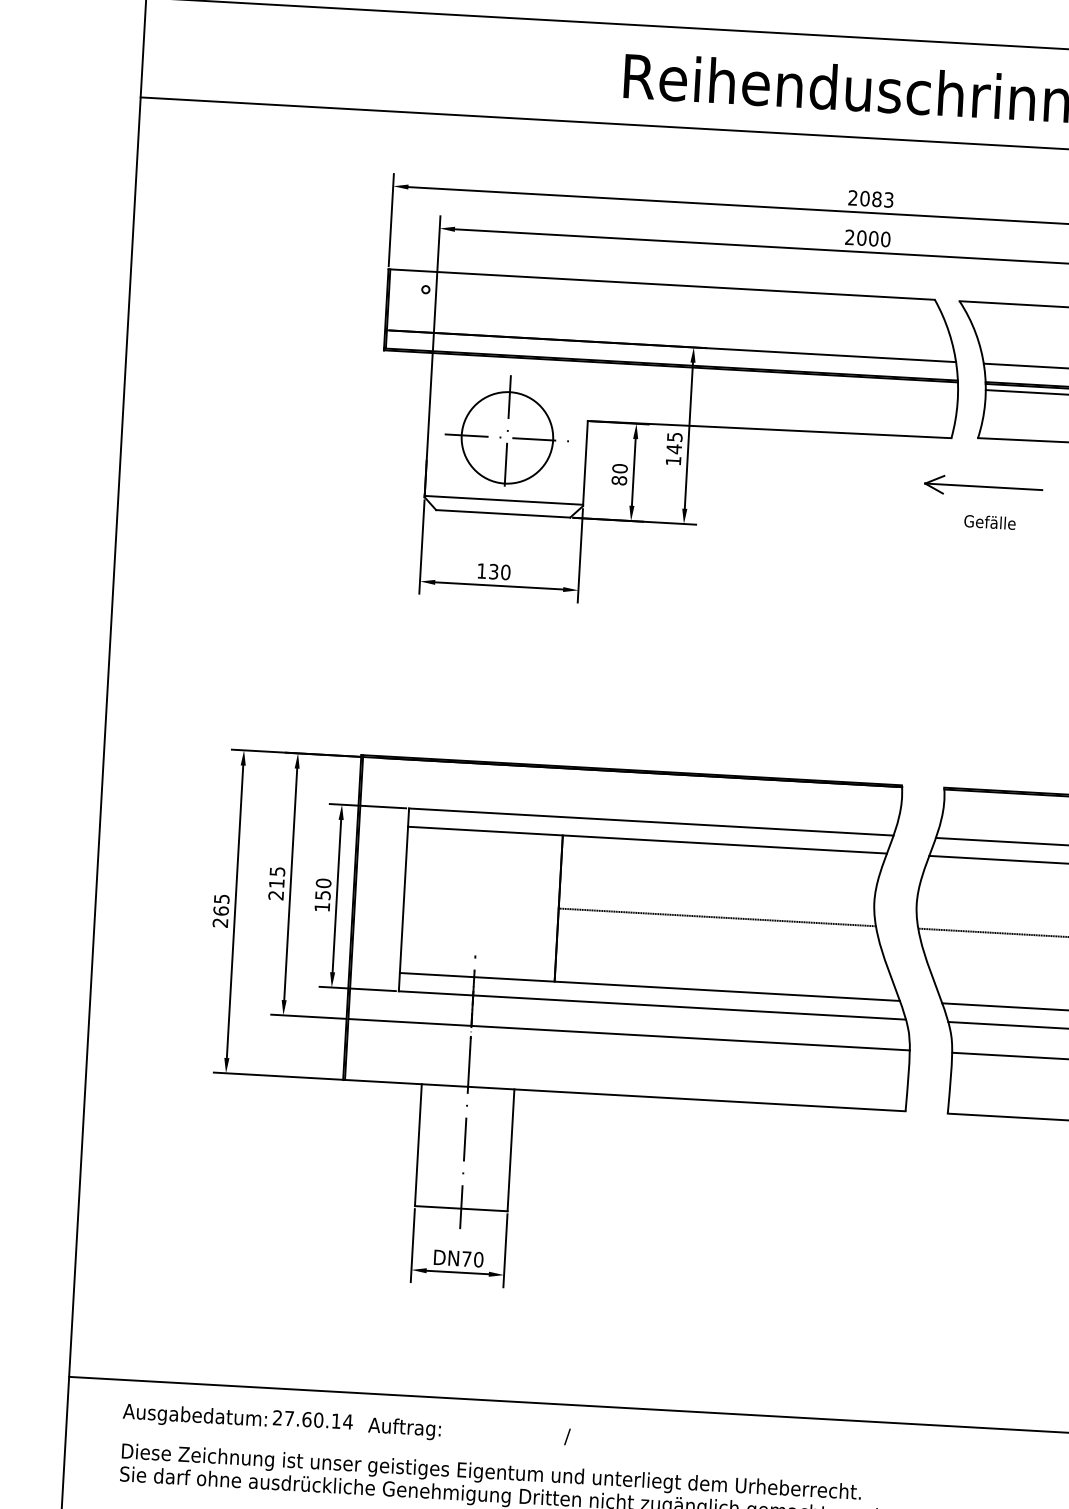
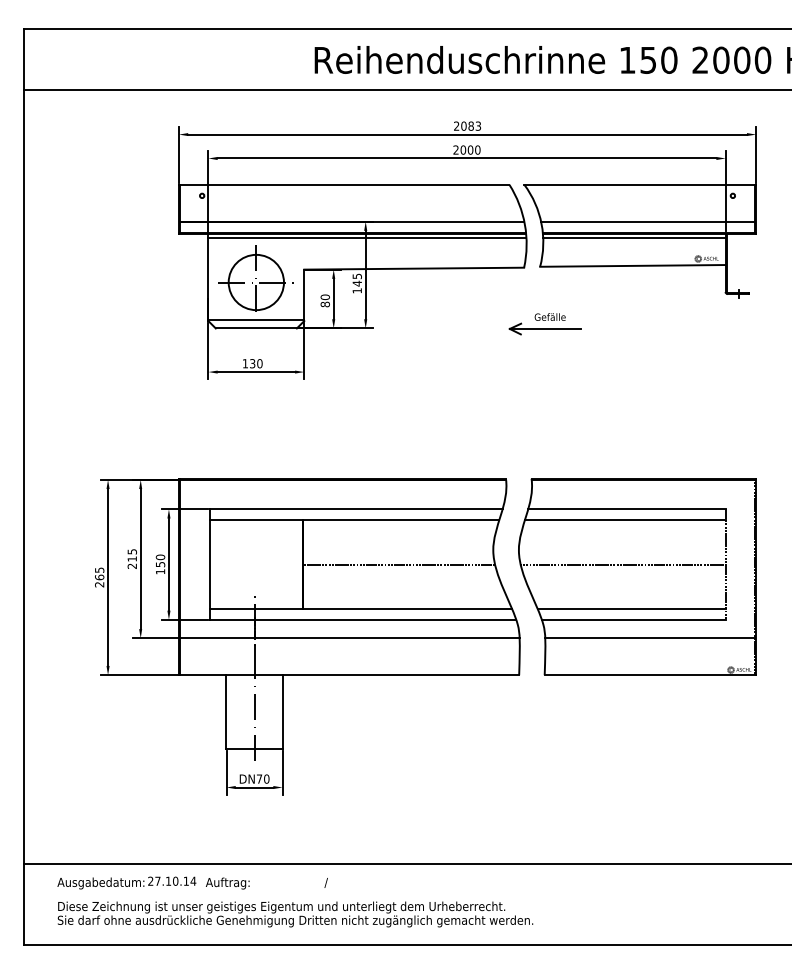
line: (695, 373) -> (367, 237), added
part: (982, 486) -> (544, 328), moved
text: (306, 1418) -> (168, 880), 27.60.14 -> 27.10.14

